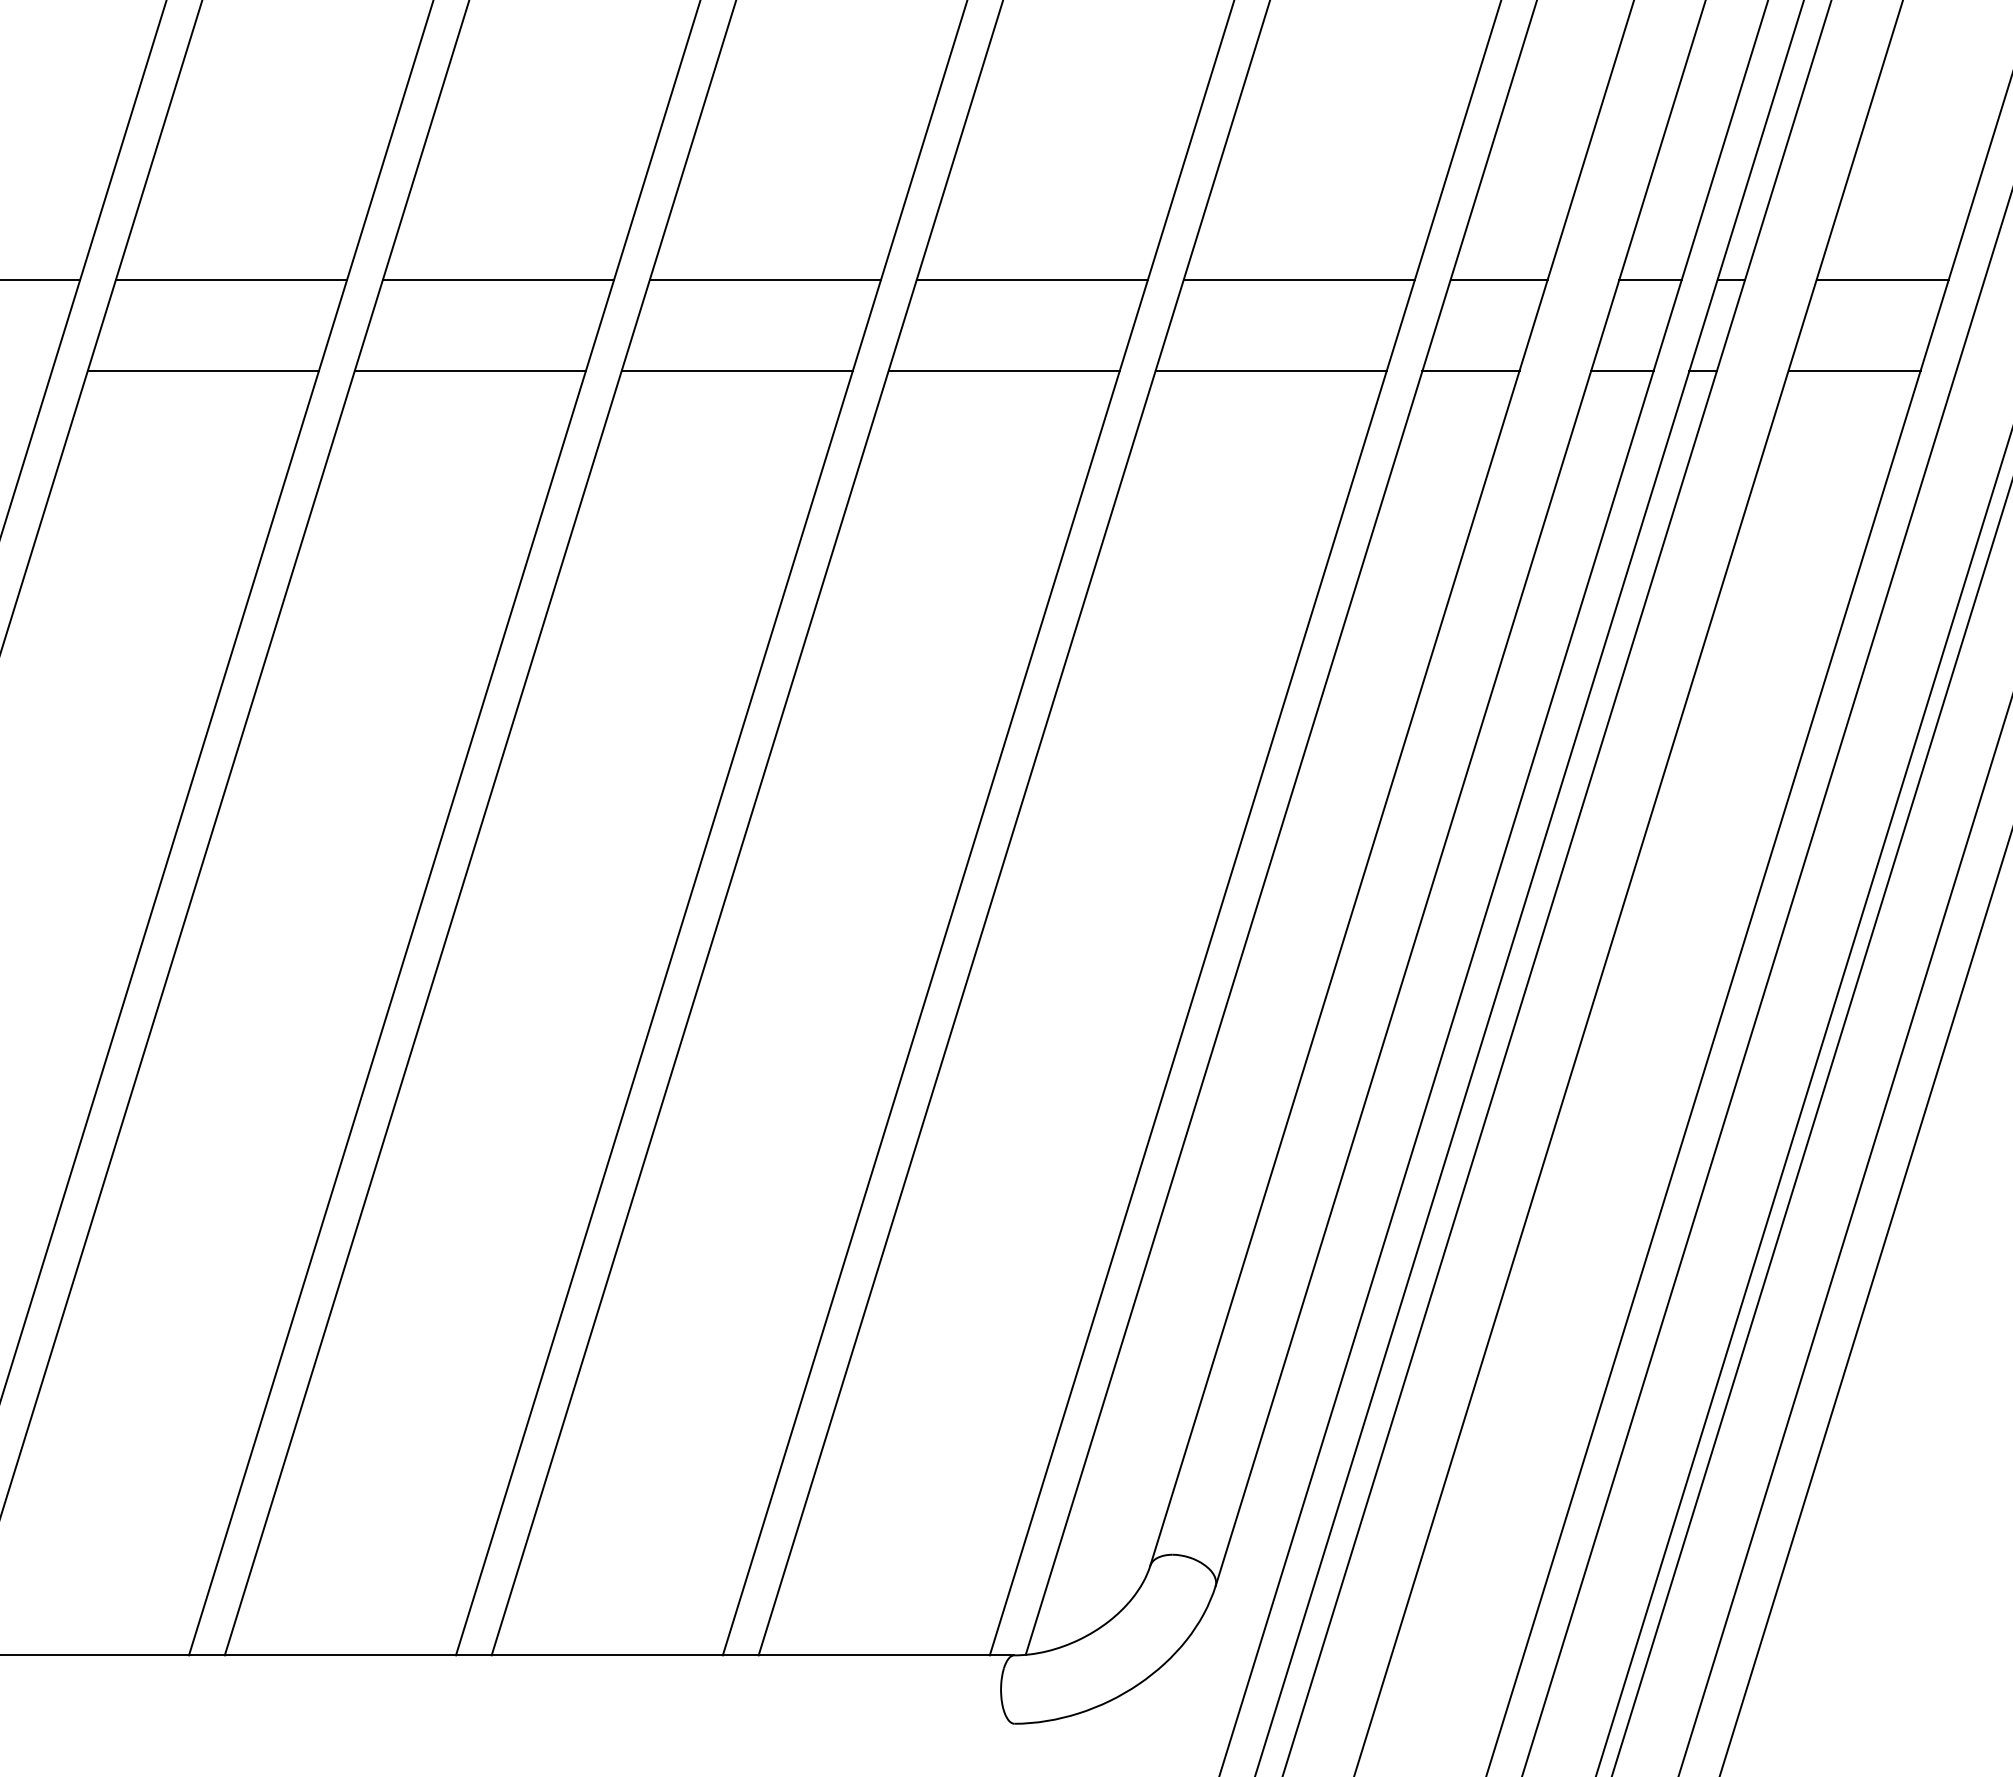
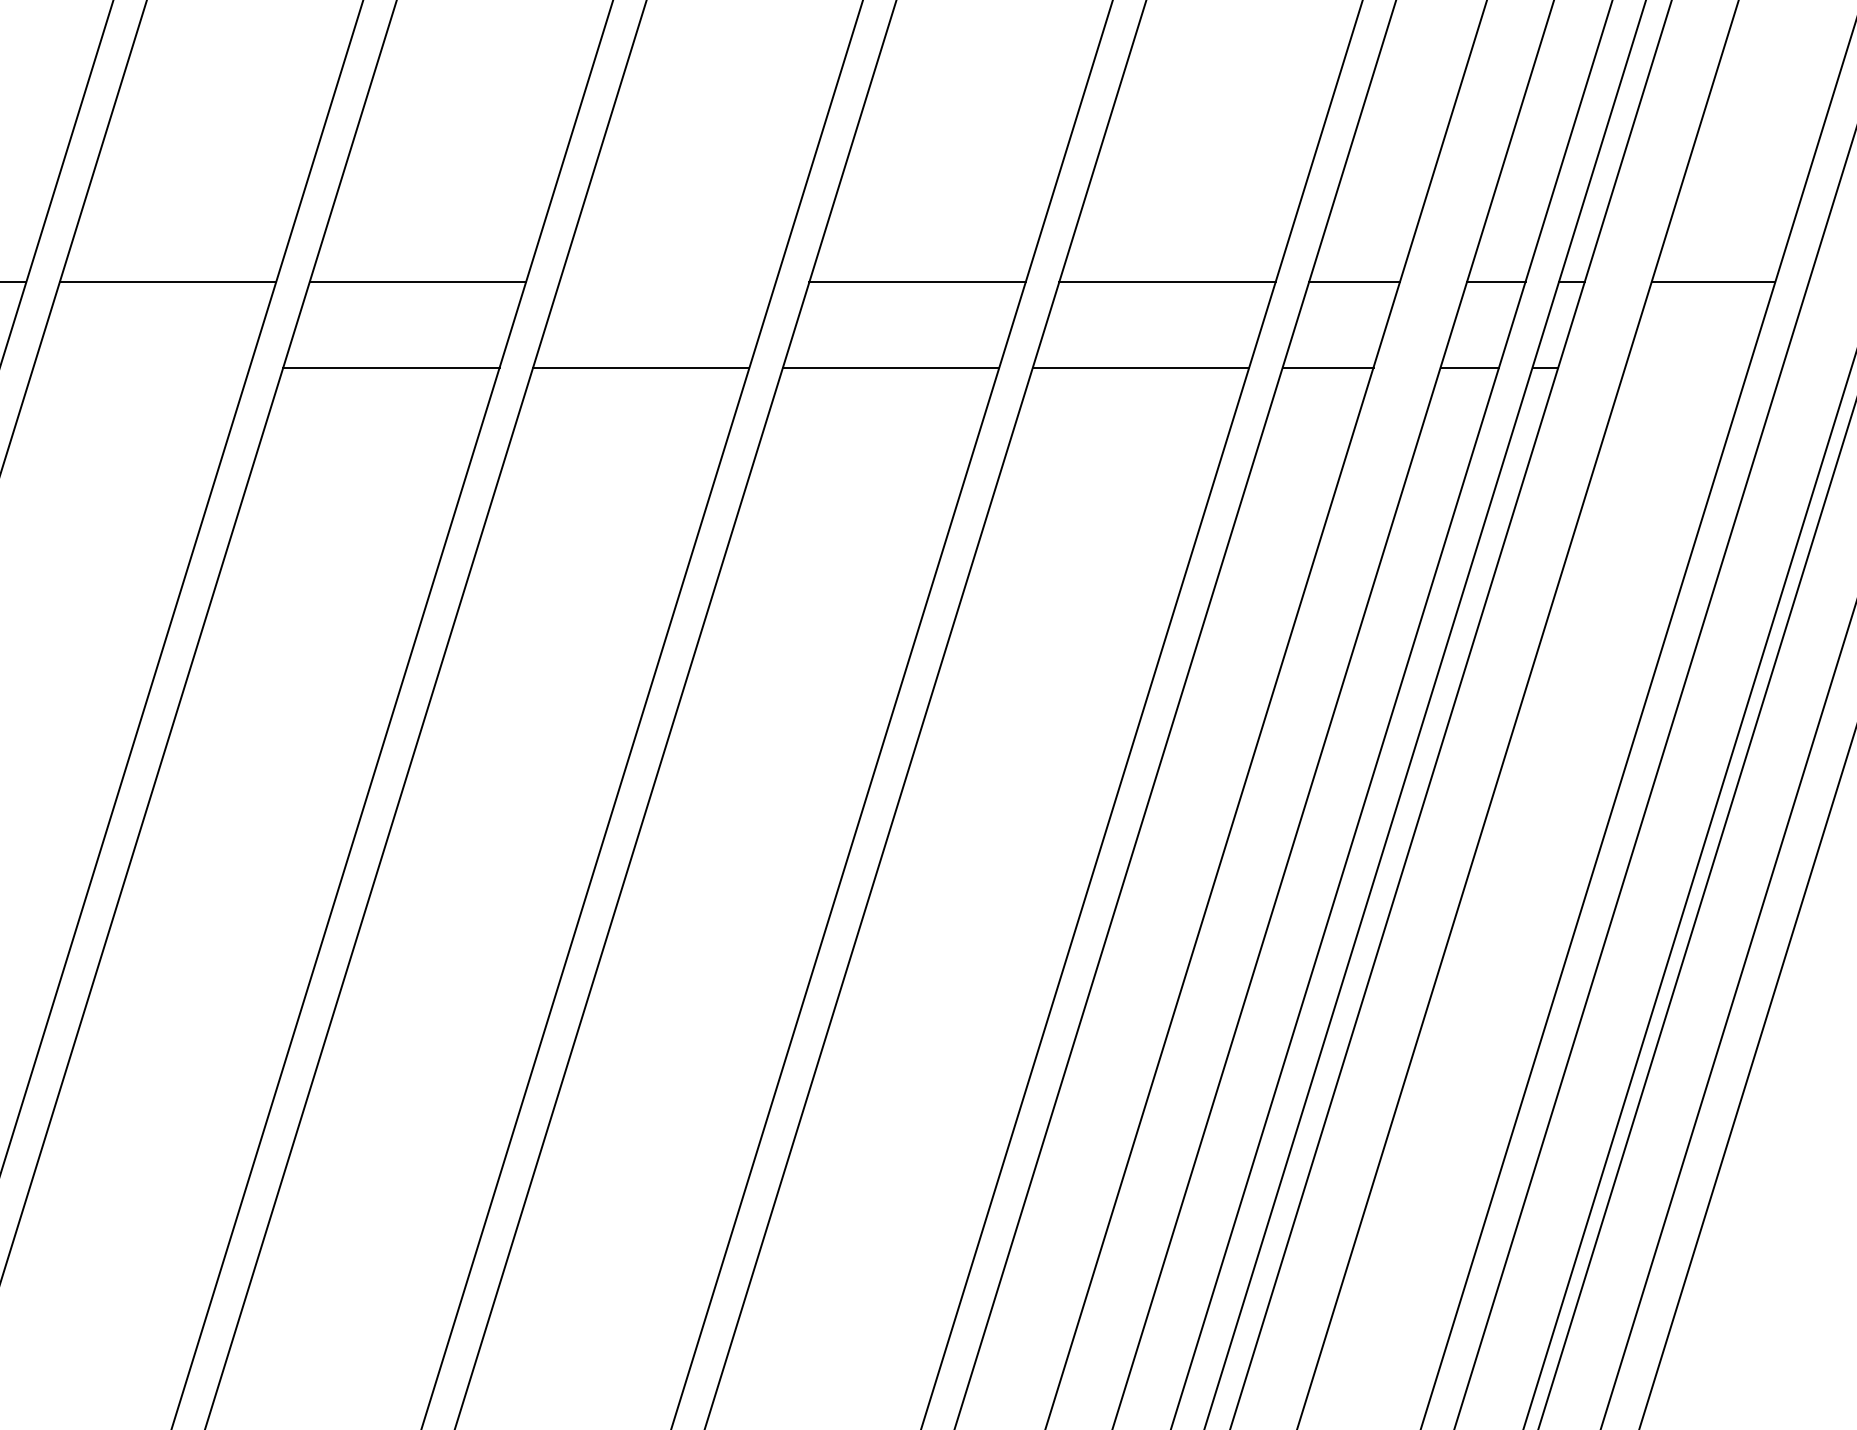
line: (765, 279) -> (667, 281), removed
line: (202, 370) -> (140, 367), removed
line: (1854, 370) -> (1687, 367), removed

